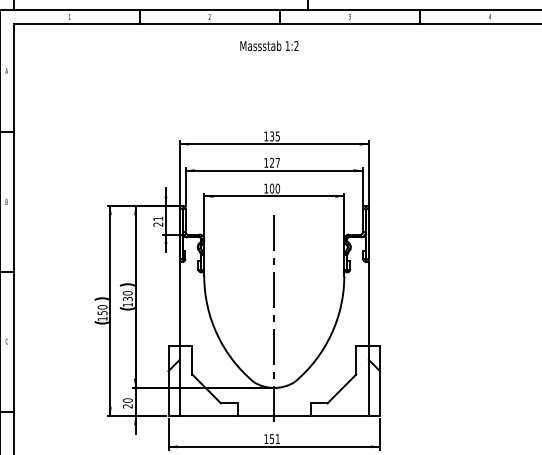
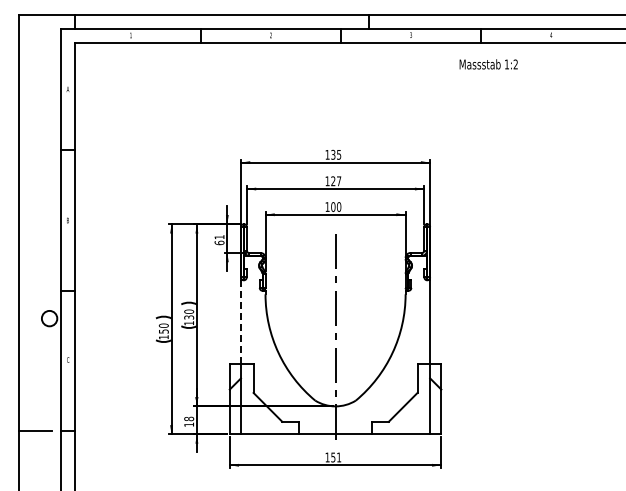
text: (269, 46) -> (488, 64), moved
text: (158, 224) -> (219, 242), 21 -> 61
line: (180, 303) -> (241, 321), solid -> dashed
text: (127, 403) -> (188, 421), 20 -> 18

